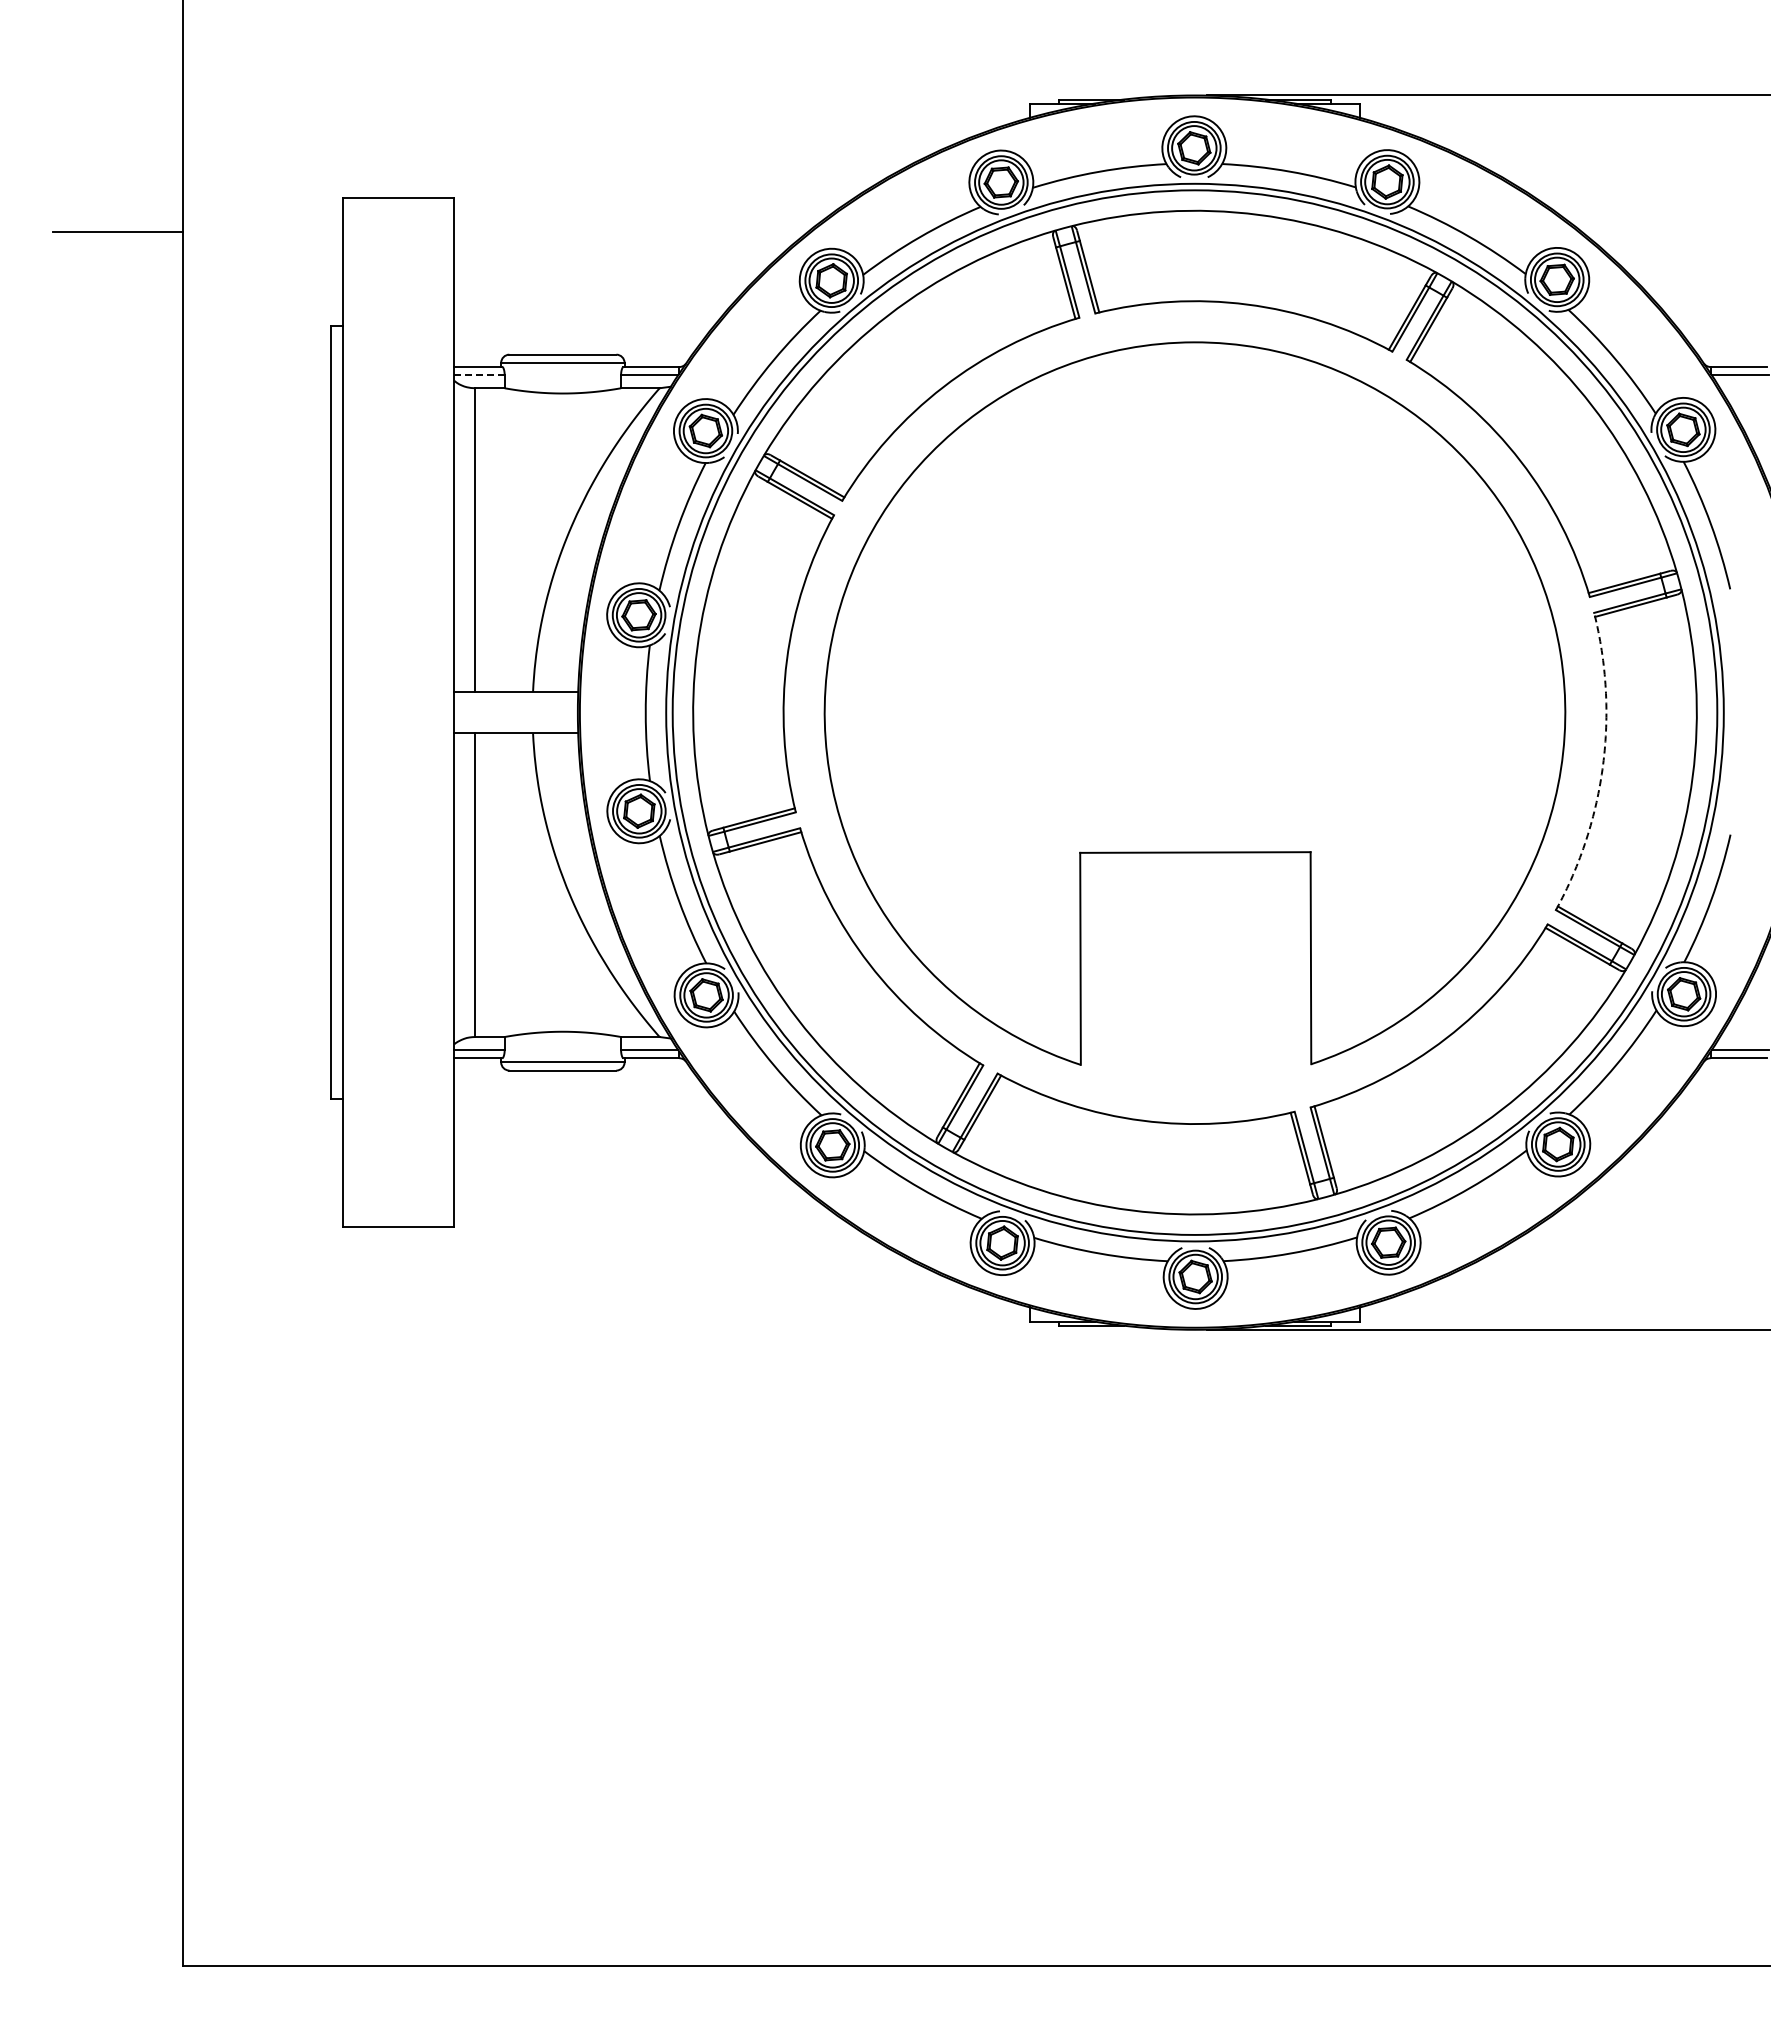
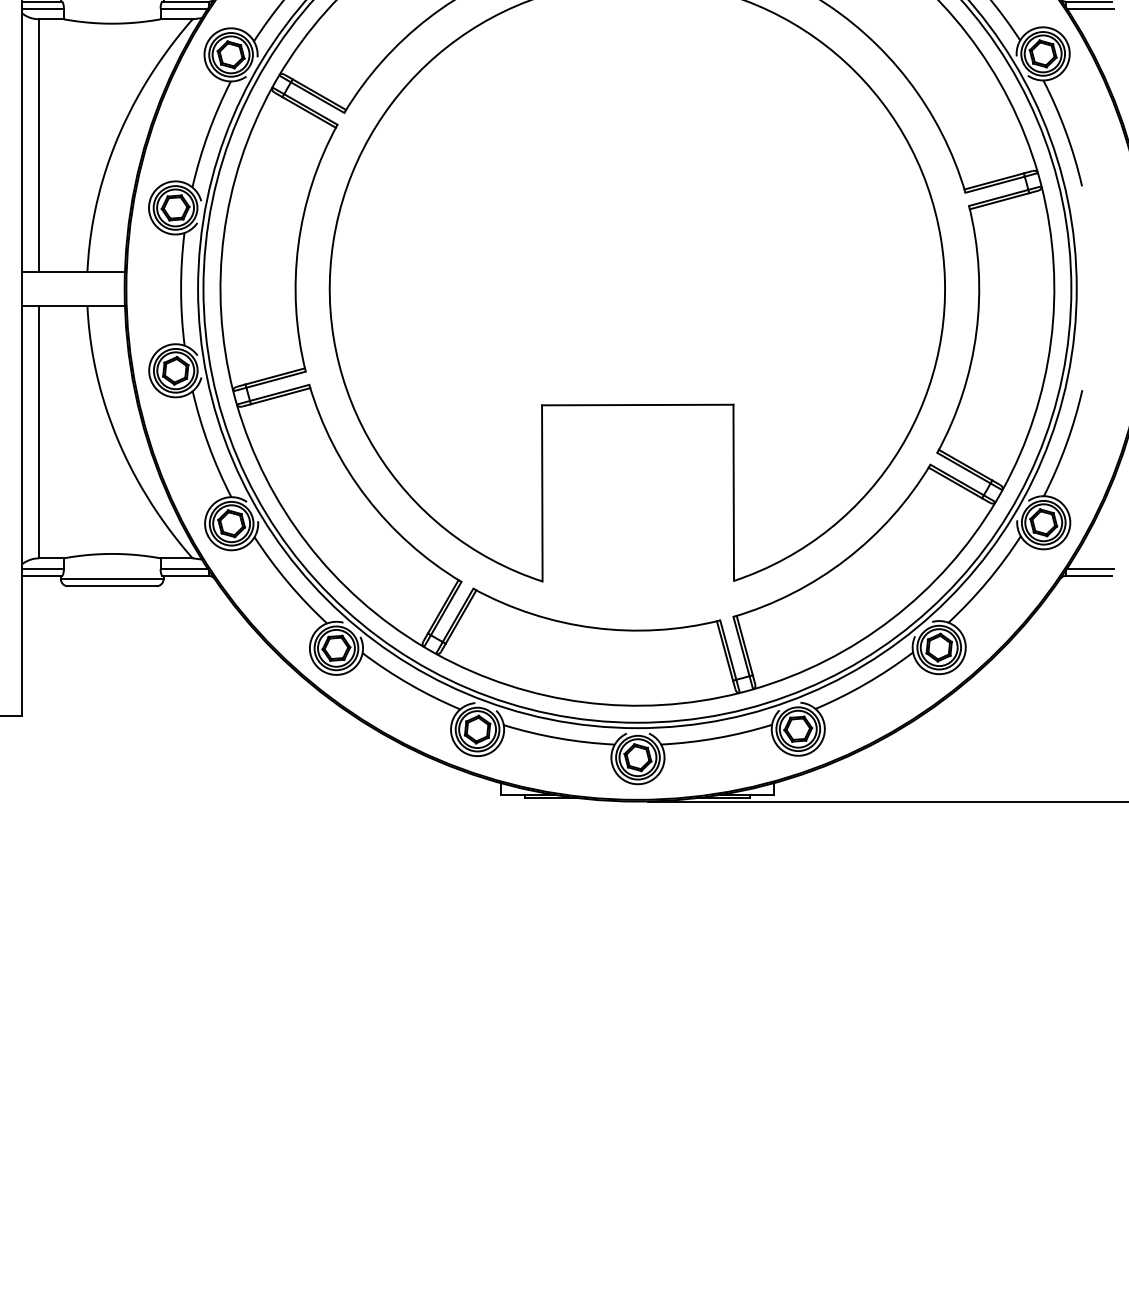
line: (479, 375) -> (42, 8), dashed -> solid
arc: (1603, 765) -> (976, 332), dashed -> solid

